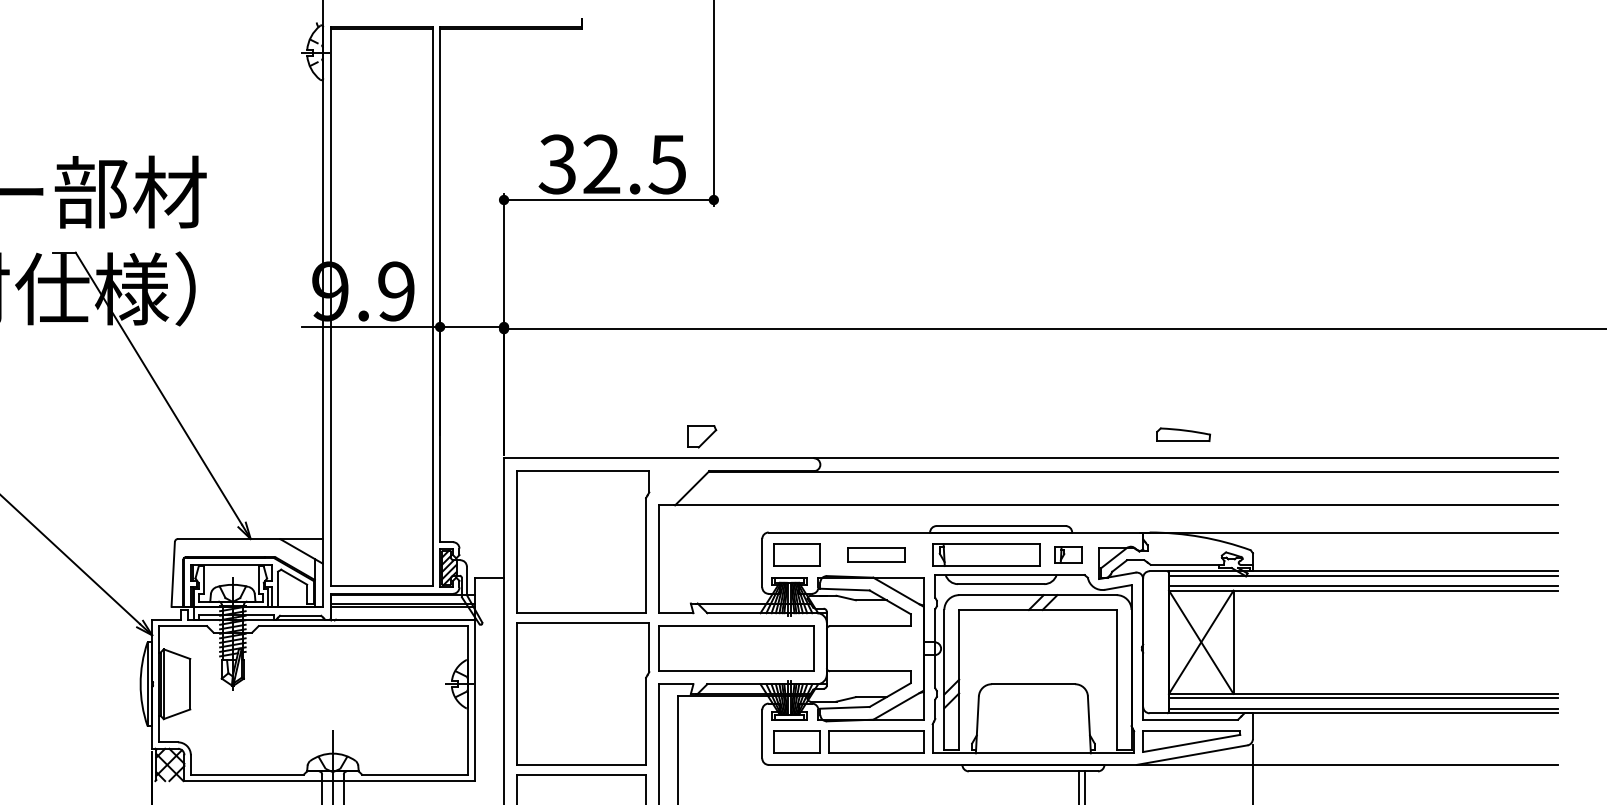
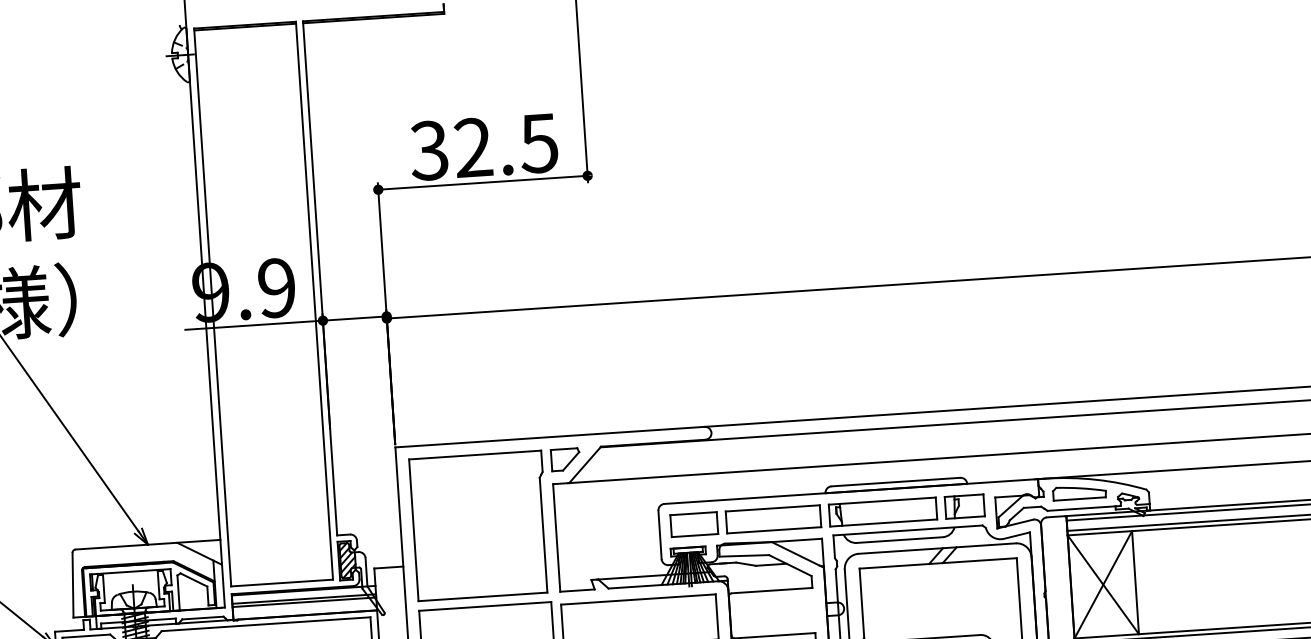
part: (1183, 434) -> (1079, 492), moved
part: (702, 436) -> (566, 459), moved
part: (876, 554) -> (773, 518), size x1.67
part: (1068, 554) -> (965, 506), size x1.43

